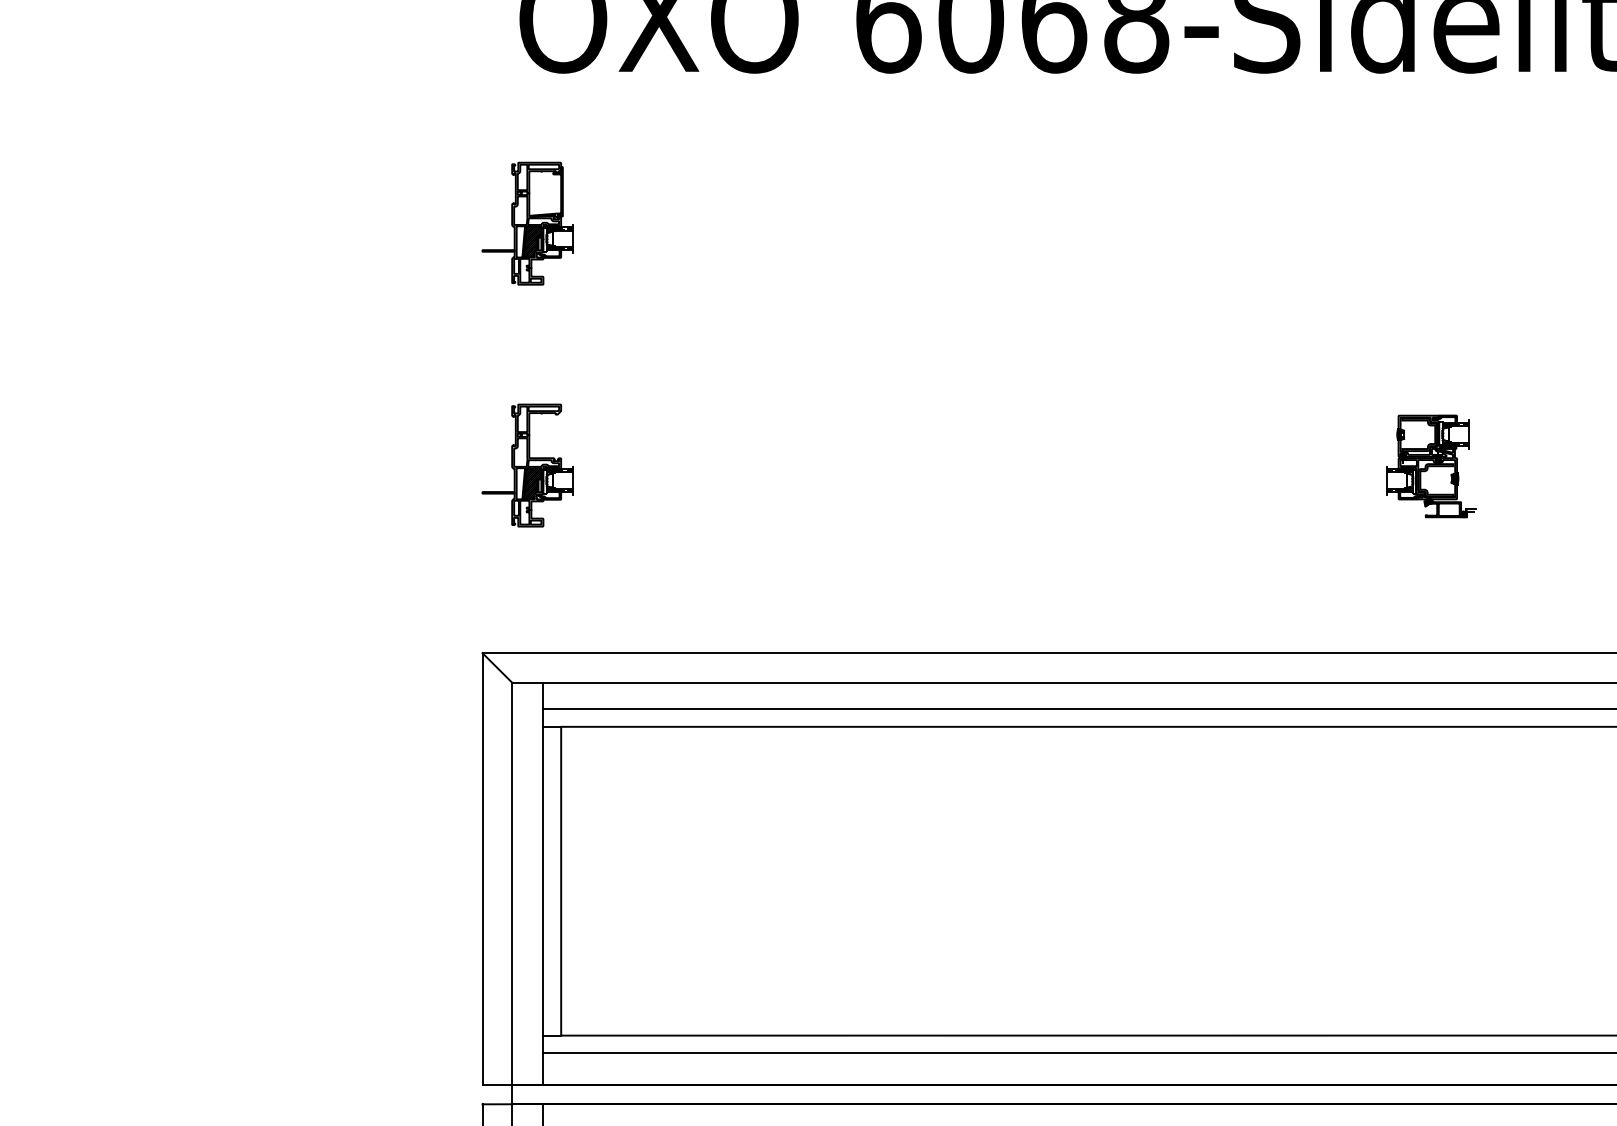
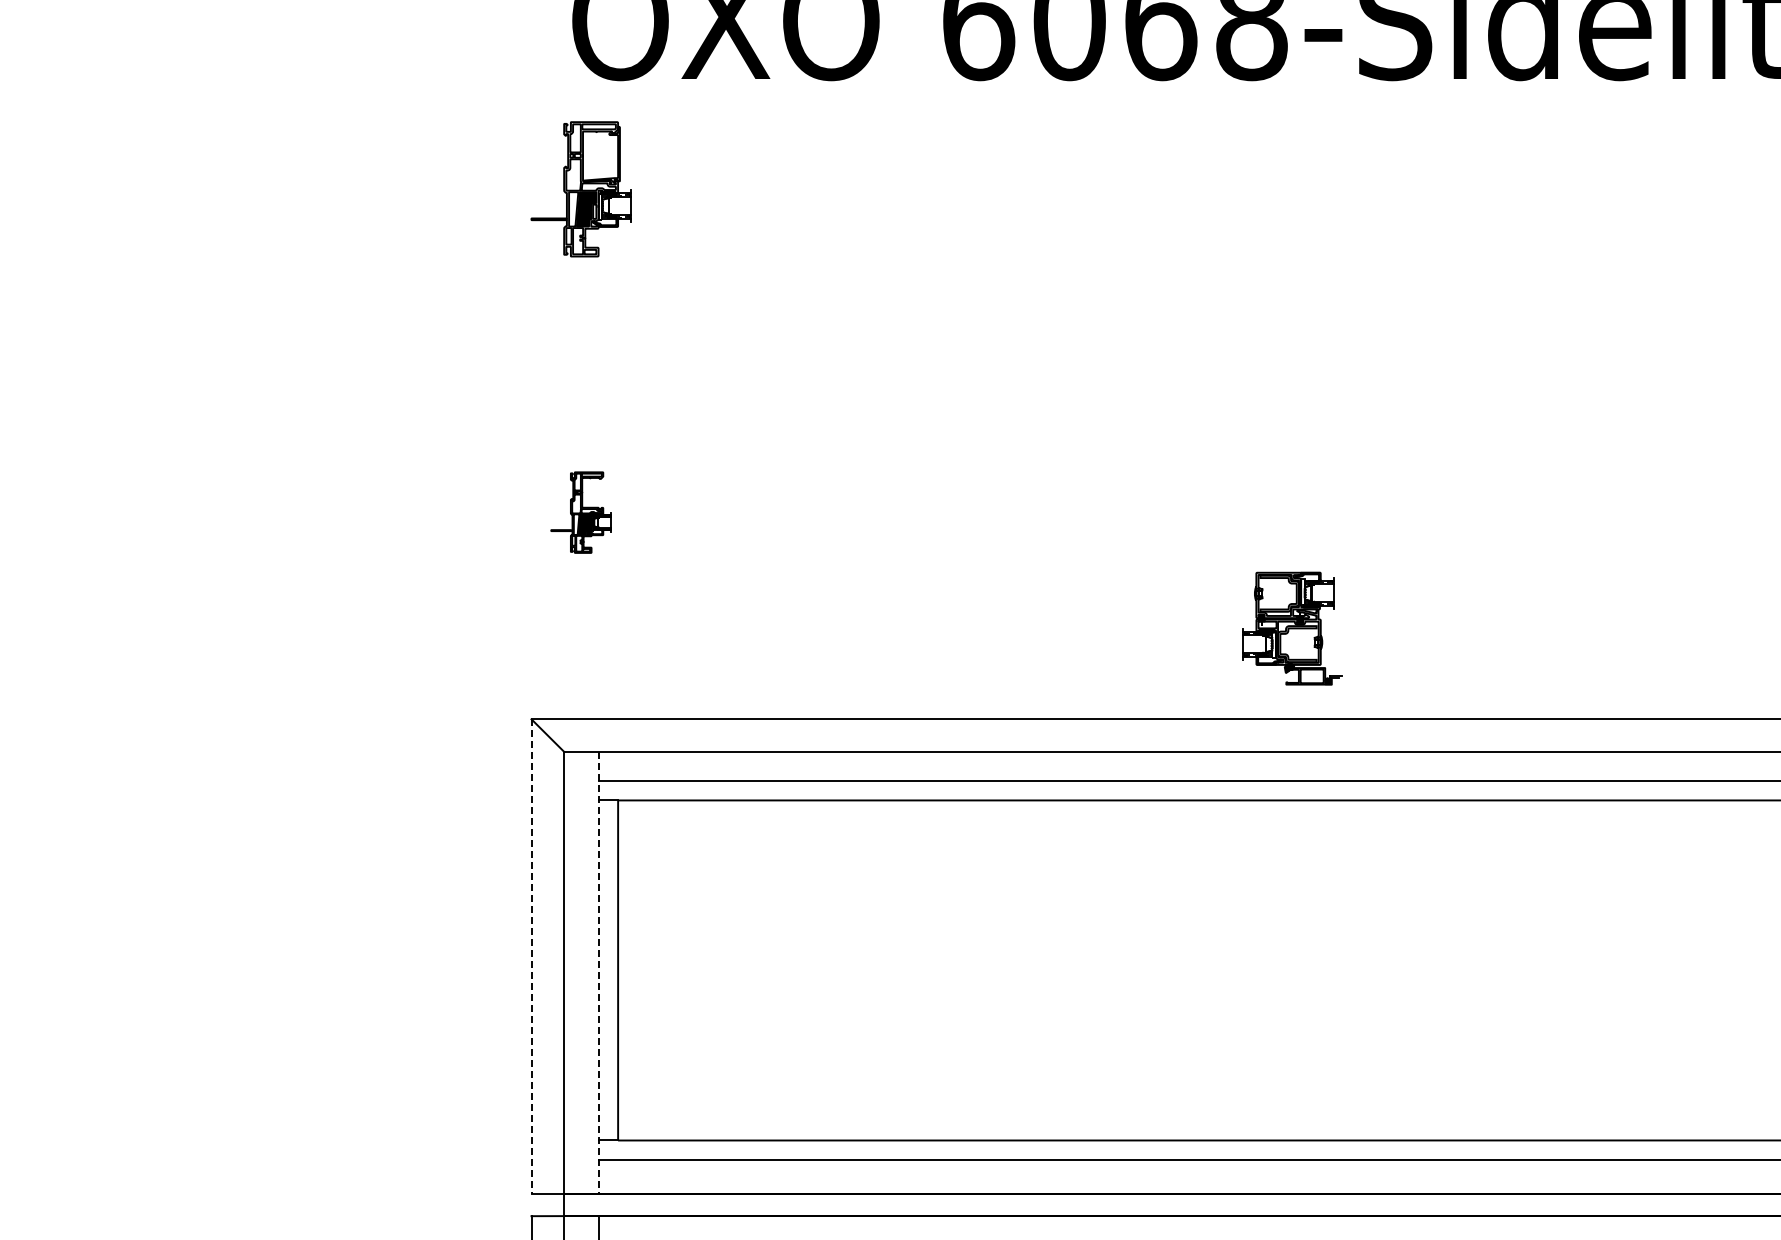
part: (527, 223) -> (580, 189), moved
part: (527, 465) -> (580, 512), size x0.6
part: (1431, 466) -> (1292, 628), moved
line: (482, 868) -> (531, 956), solid -> dashed
line: (543, 883) -> (598, 973), solid -> dashed

